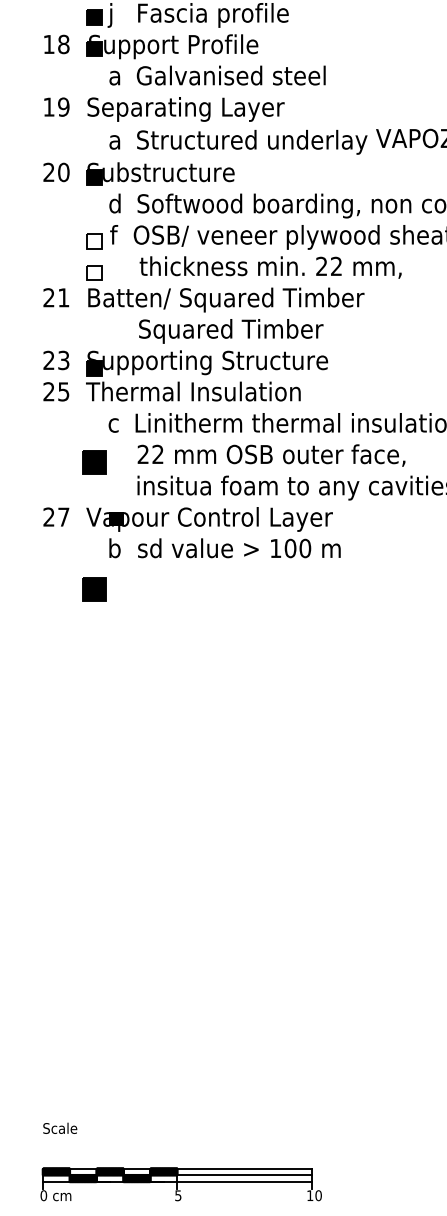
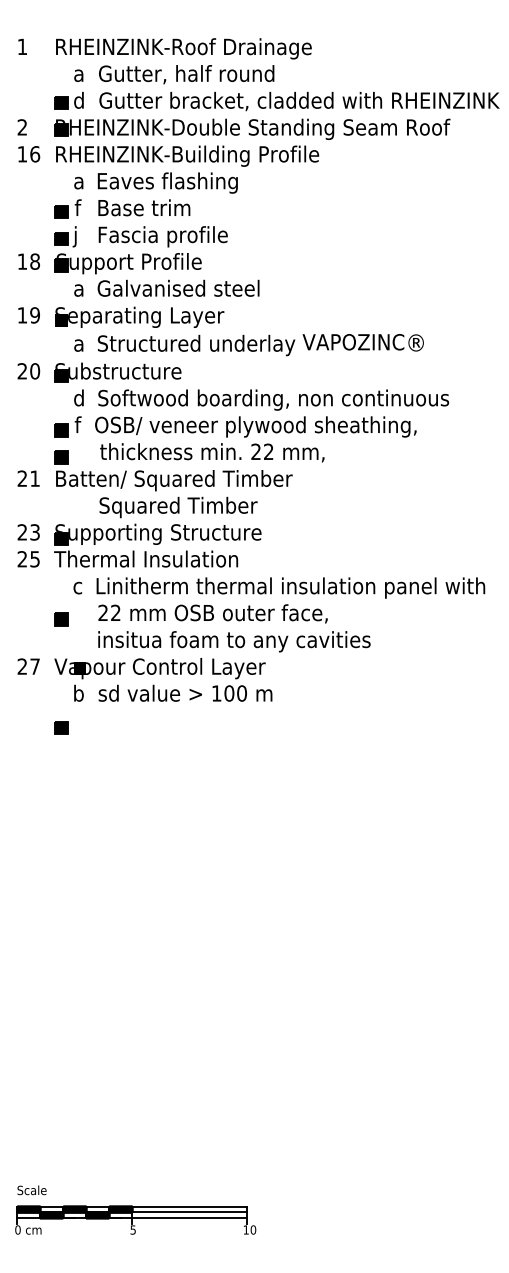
fill: (94, 113) -> (61, 320), added
fill: (94, 241) -> (61, 430), added
fill: (94, 273) -> (61, 457), added
part: (94, 462) -> (61, 619), size x0.62
part: (94, 588) -> (61, 727), size x0.62
part: (180, 1183) -> (135, 1219), moved

